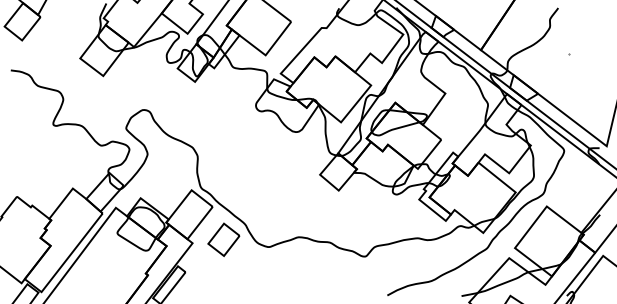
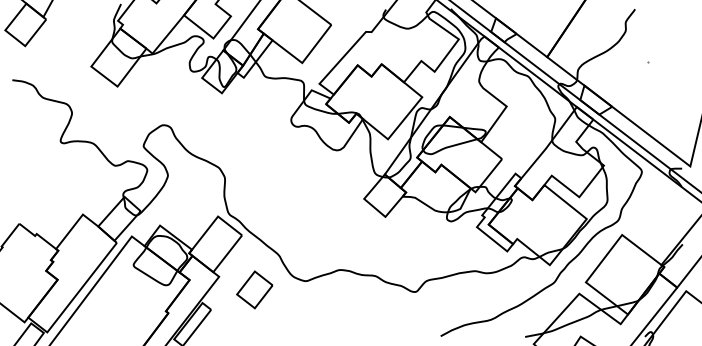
part: (223, 239) -> (254, 289), moved

